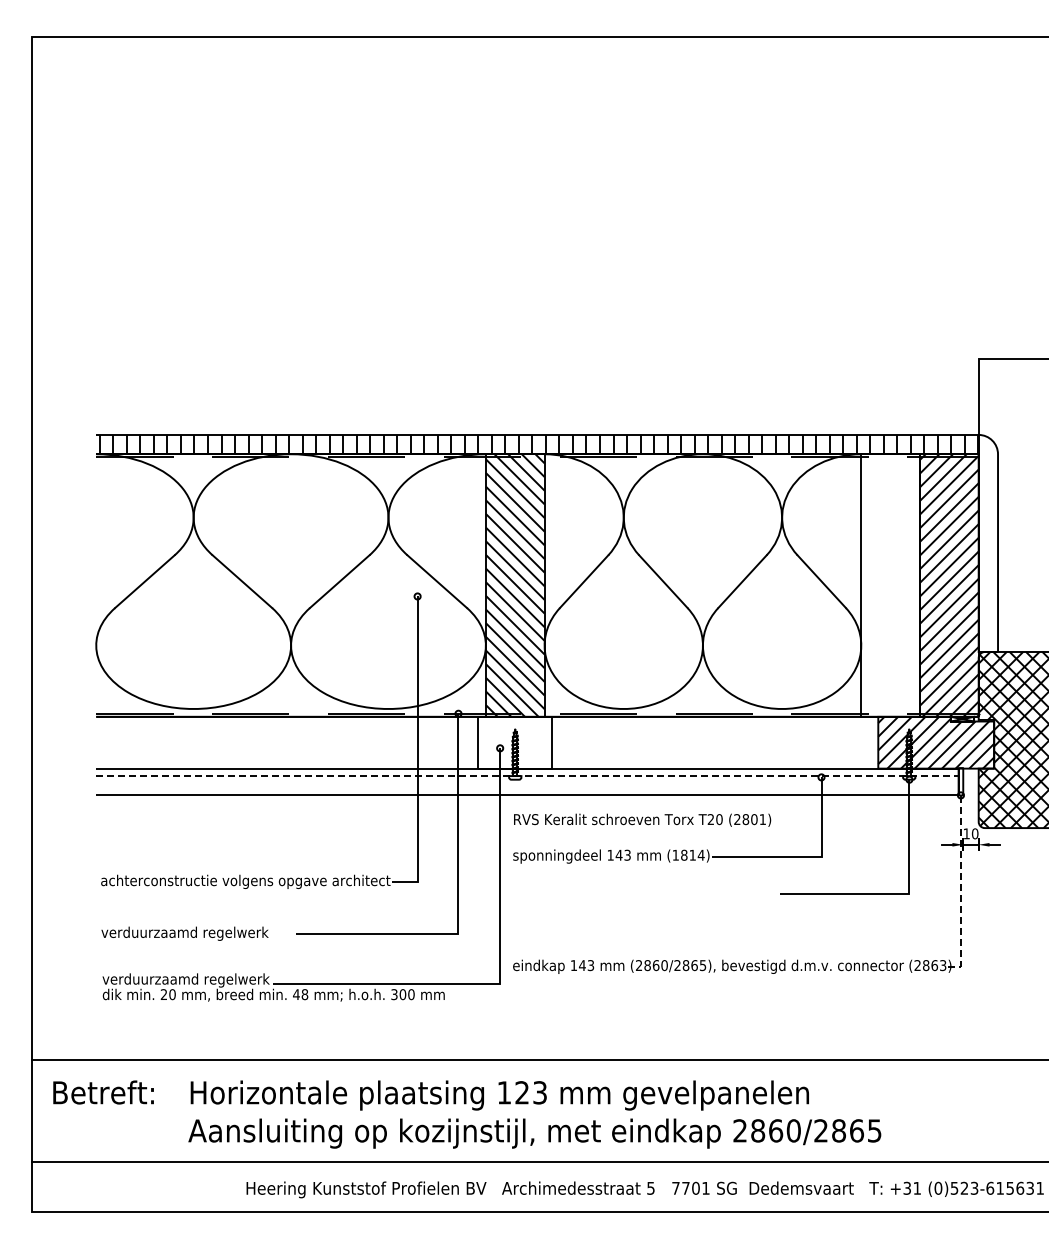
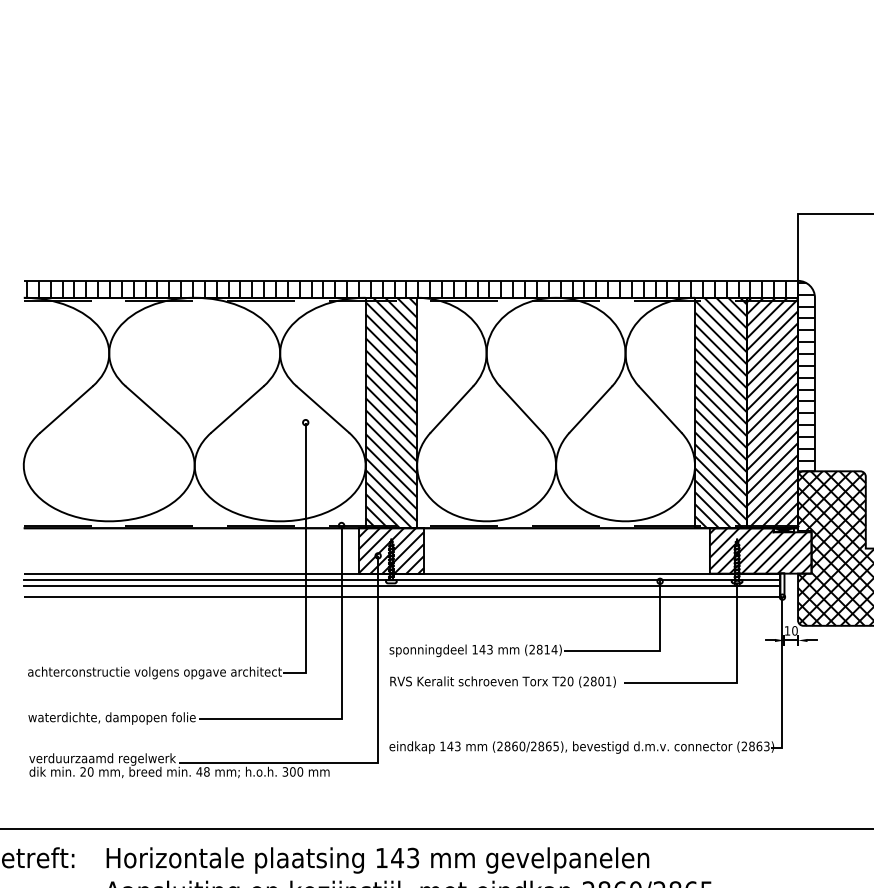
hatch: (988, 538) -> (806, 371), added
hatch: (890, 585) -> (720, 412), added
hatch: (515, 742) -> (391, 550), added
line: (527, 776) -> (402, 580), dashed -> solid
line: (527, 783) -> (402, 586), added
text: (642, 819) -> (503, 681), moved
text: (675, 854) -> (532, 648), (1814) -> (2814)
line: (960, 888) -> (782, 678), dashed -> solid
text: (197, 933) -> (112, 718), verduurzaamd regelwerk -> waterdichte, dampopen folie
text: (521, 1092) -> (396, 857), 123 -> 143

